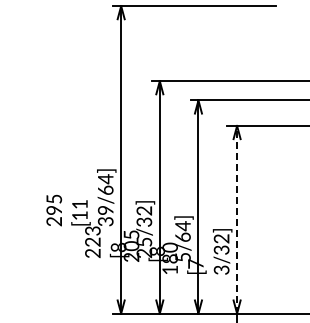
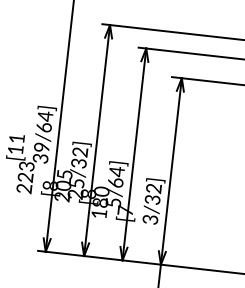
line: (237, 219) -> (171, 171), dashed -> solid

